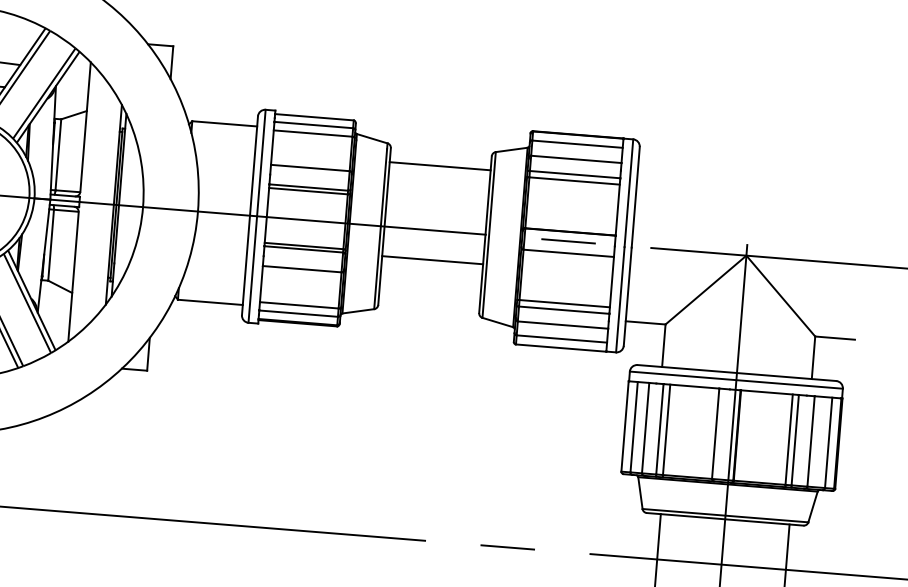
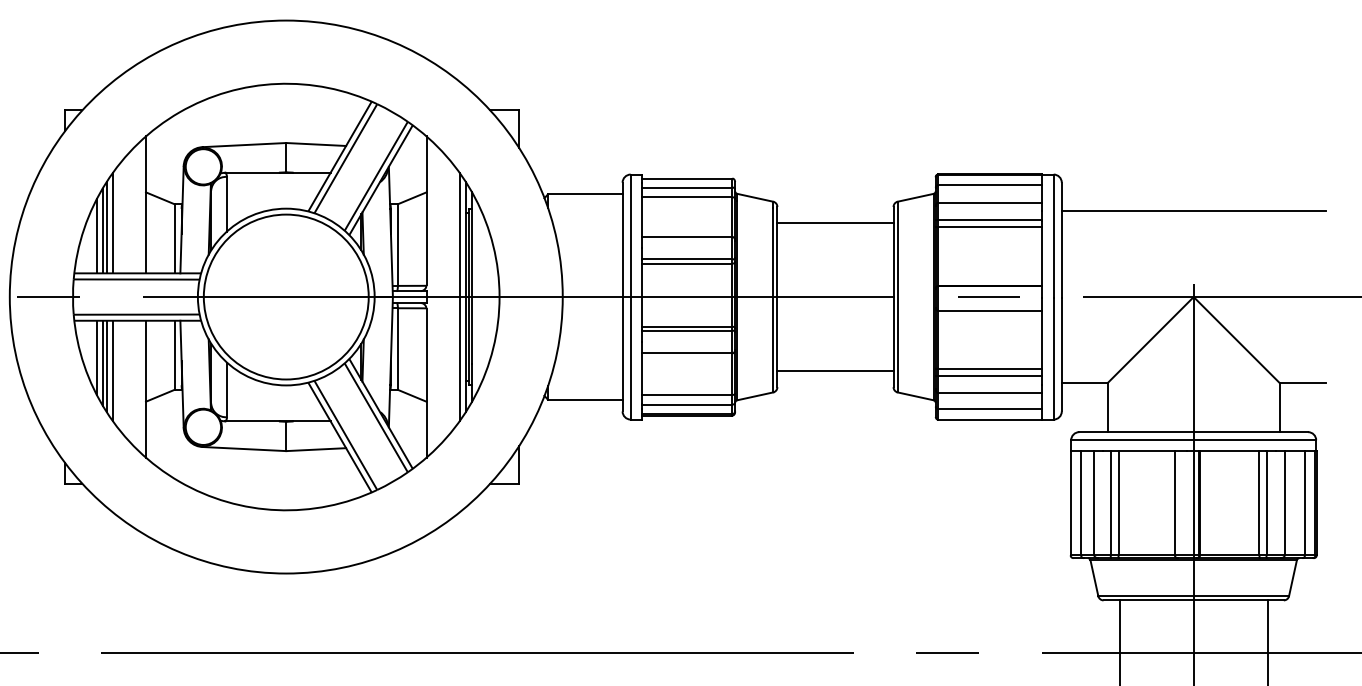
line: (752, 180) -> (1193, 210), added
line: (109, 203) -> (460, 296), added
line: (432, 260) -> (835, 371), moved

